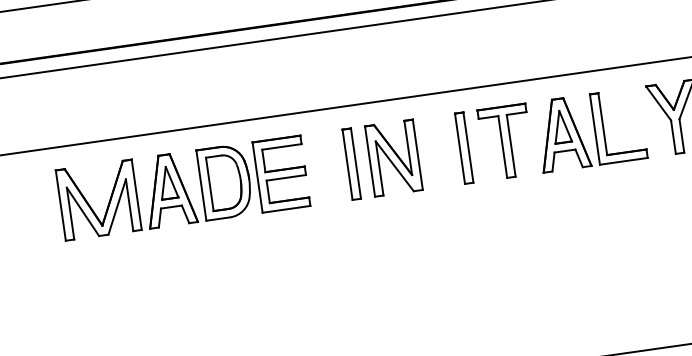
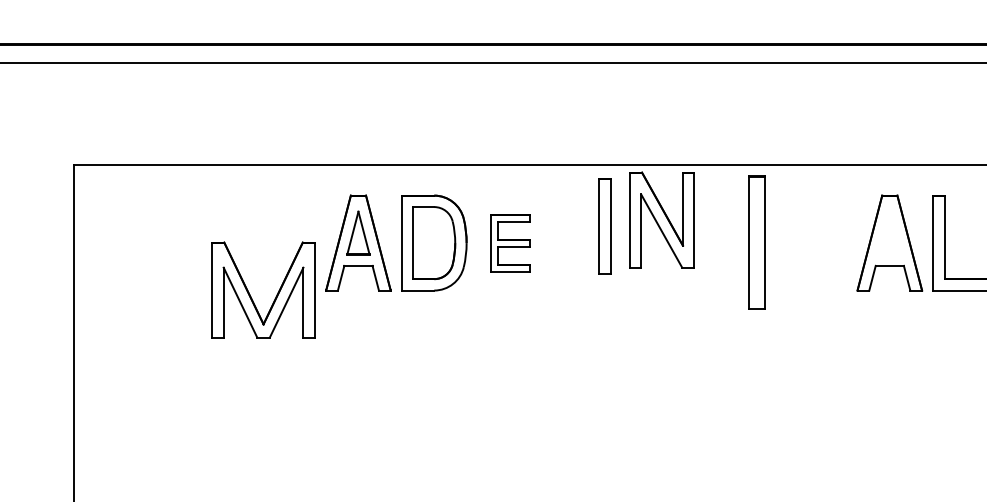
part: (561, 126) -> (889, 232), removed
part: (506, 142) -> (813, 243), removed
part: (463, 148) -> (756, 243), size x1.4
part: (393, 157) -> (661, 219), moved
part: (351, 164) -> (604, 226), moved
part: (281, 174) -> (510, 243), size x0.6
part: (90, 206) -> (251, 296), moved

